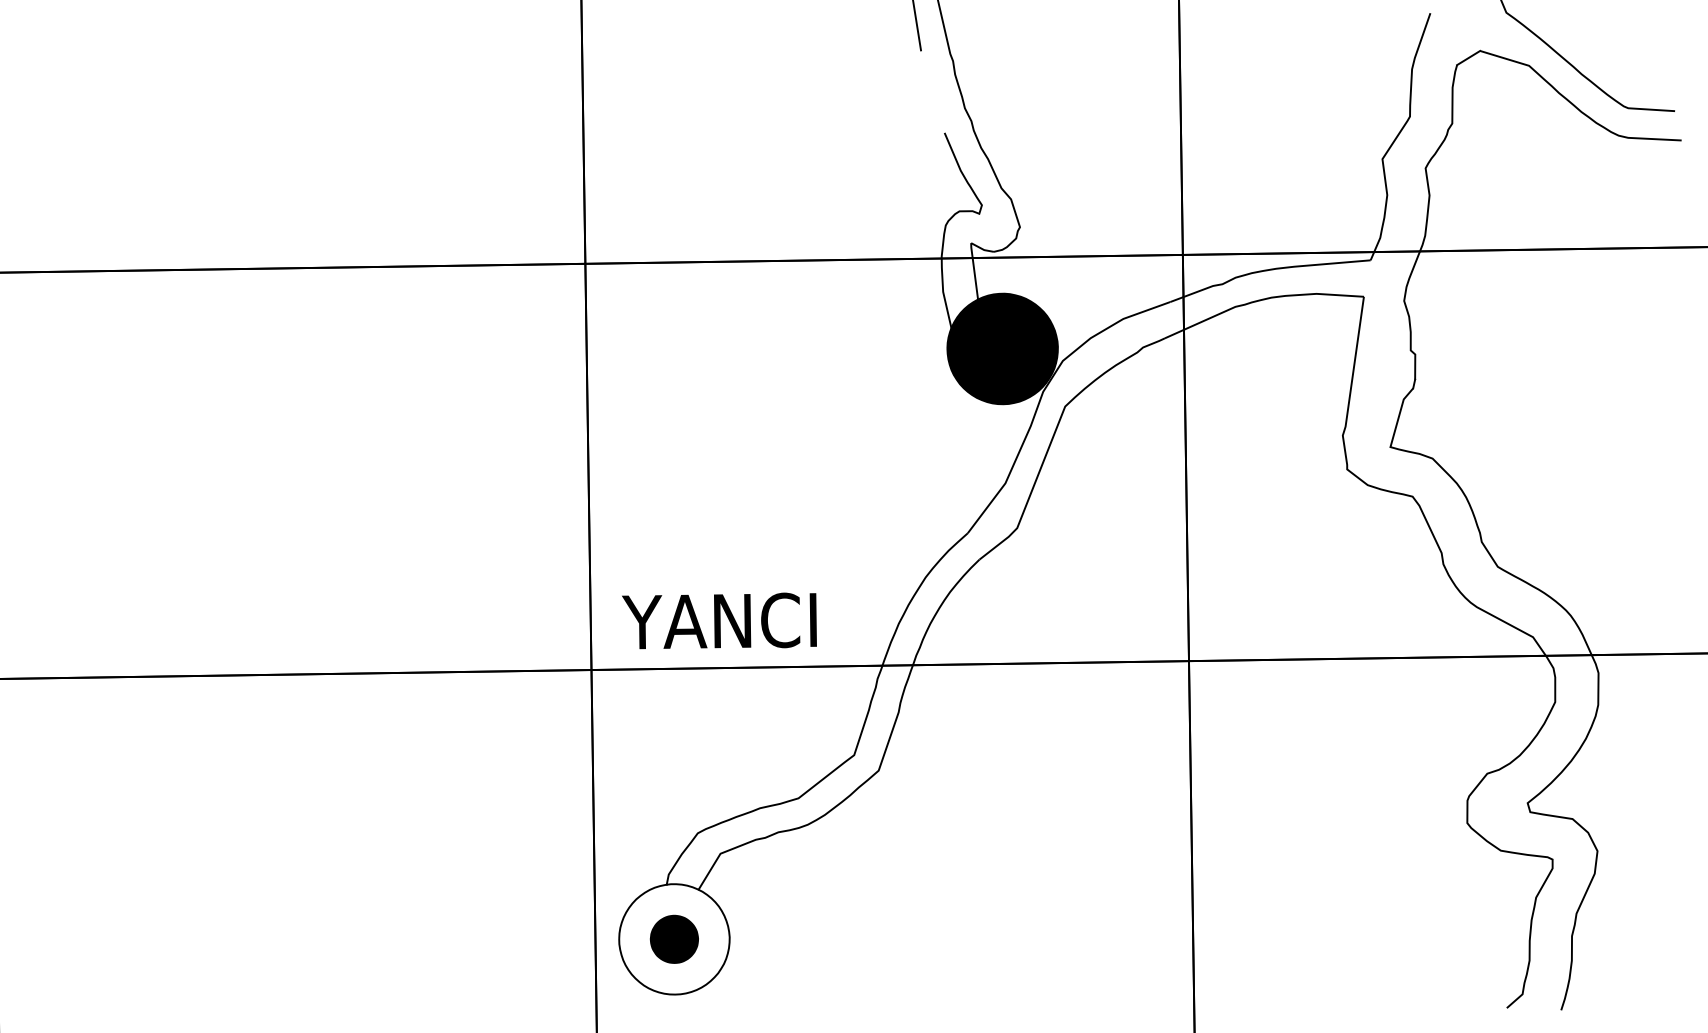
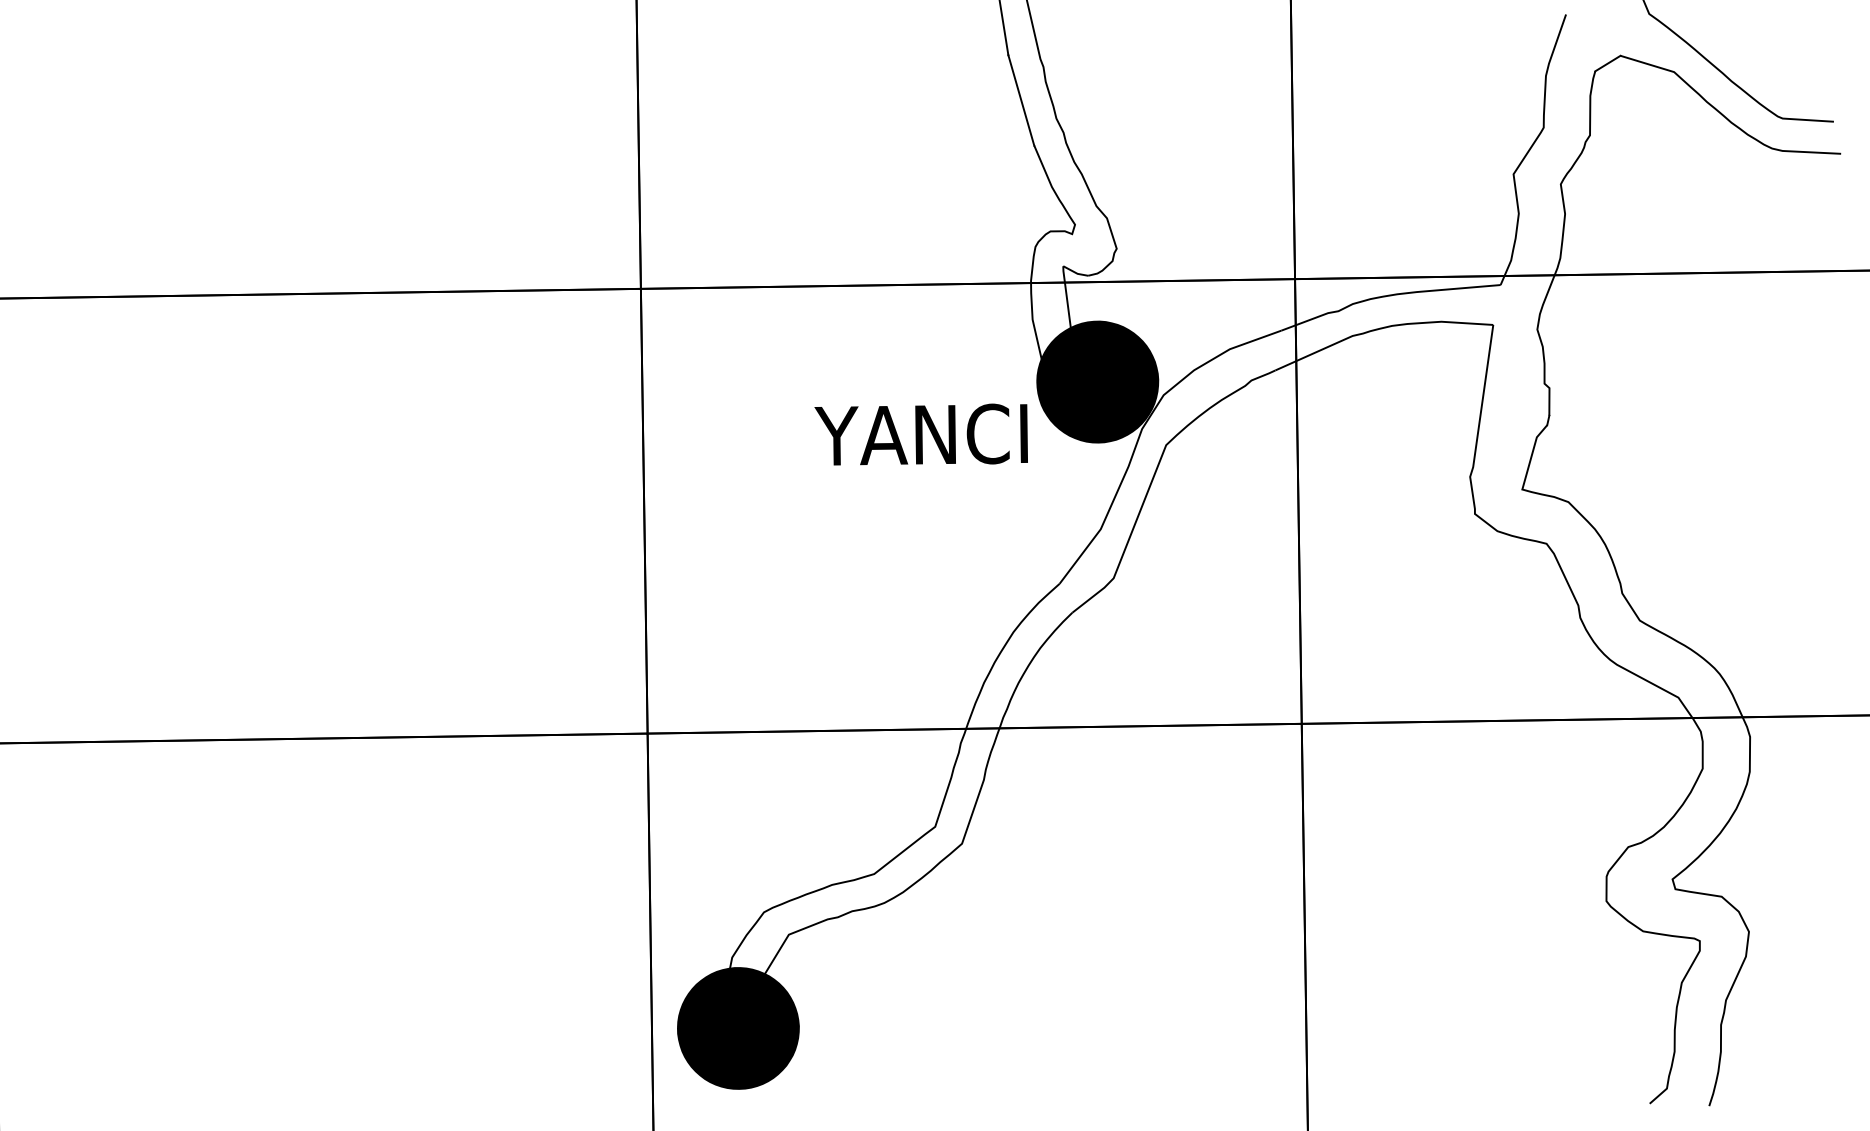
line: (932, 91) -> (1020, 100), added
text: (719, 620) -> (921, 434), moved
fill: (674, 939) -> (738, 1028), added

